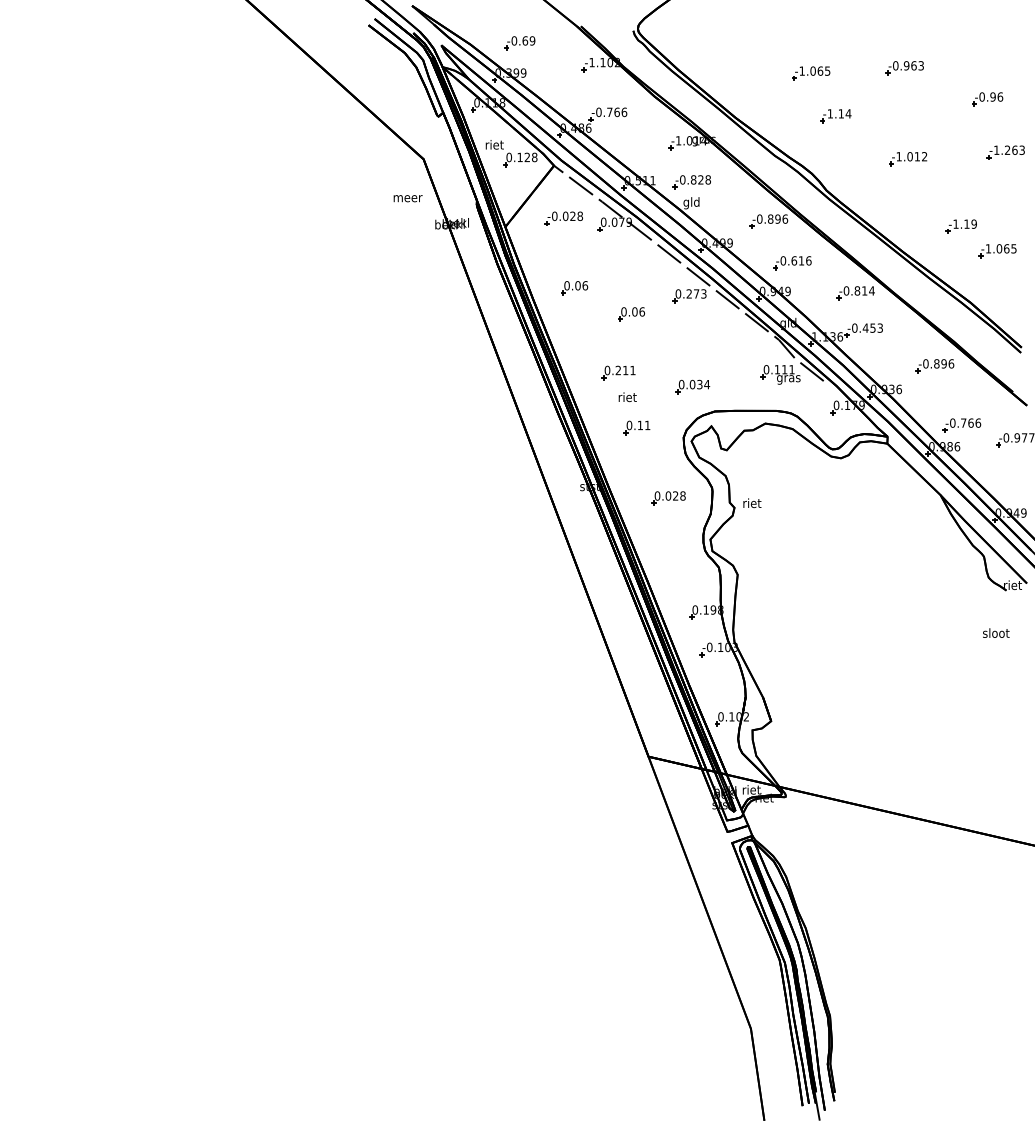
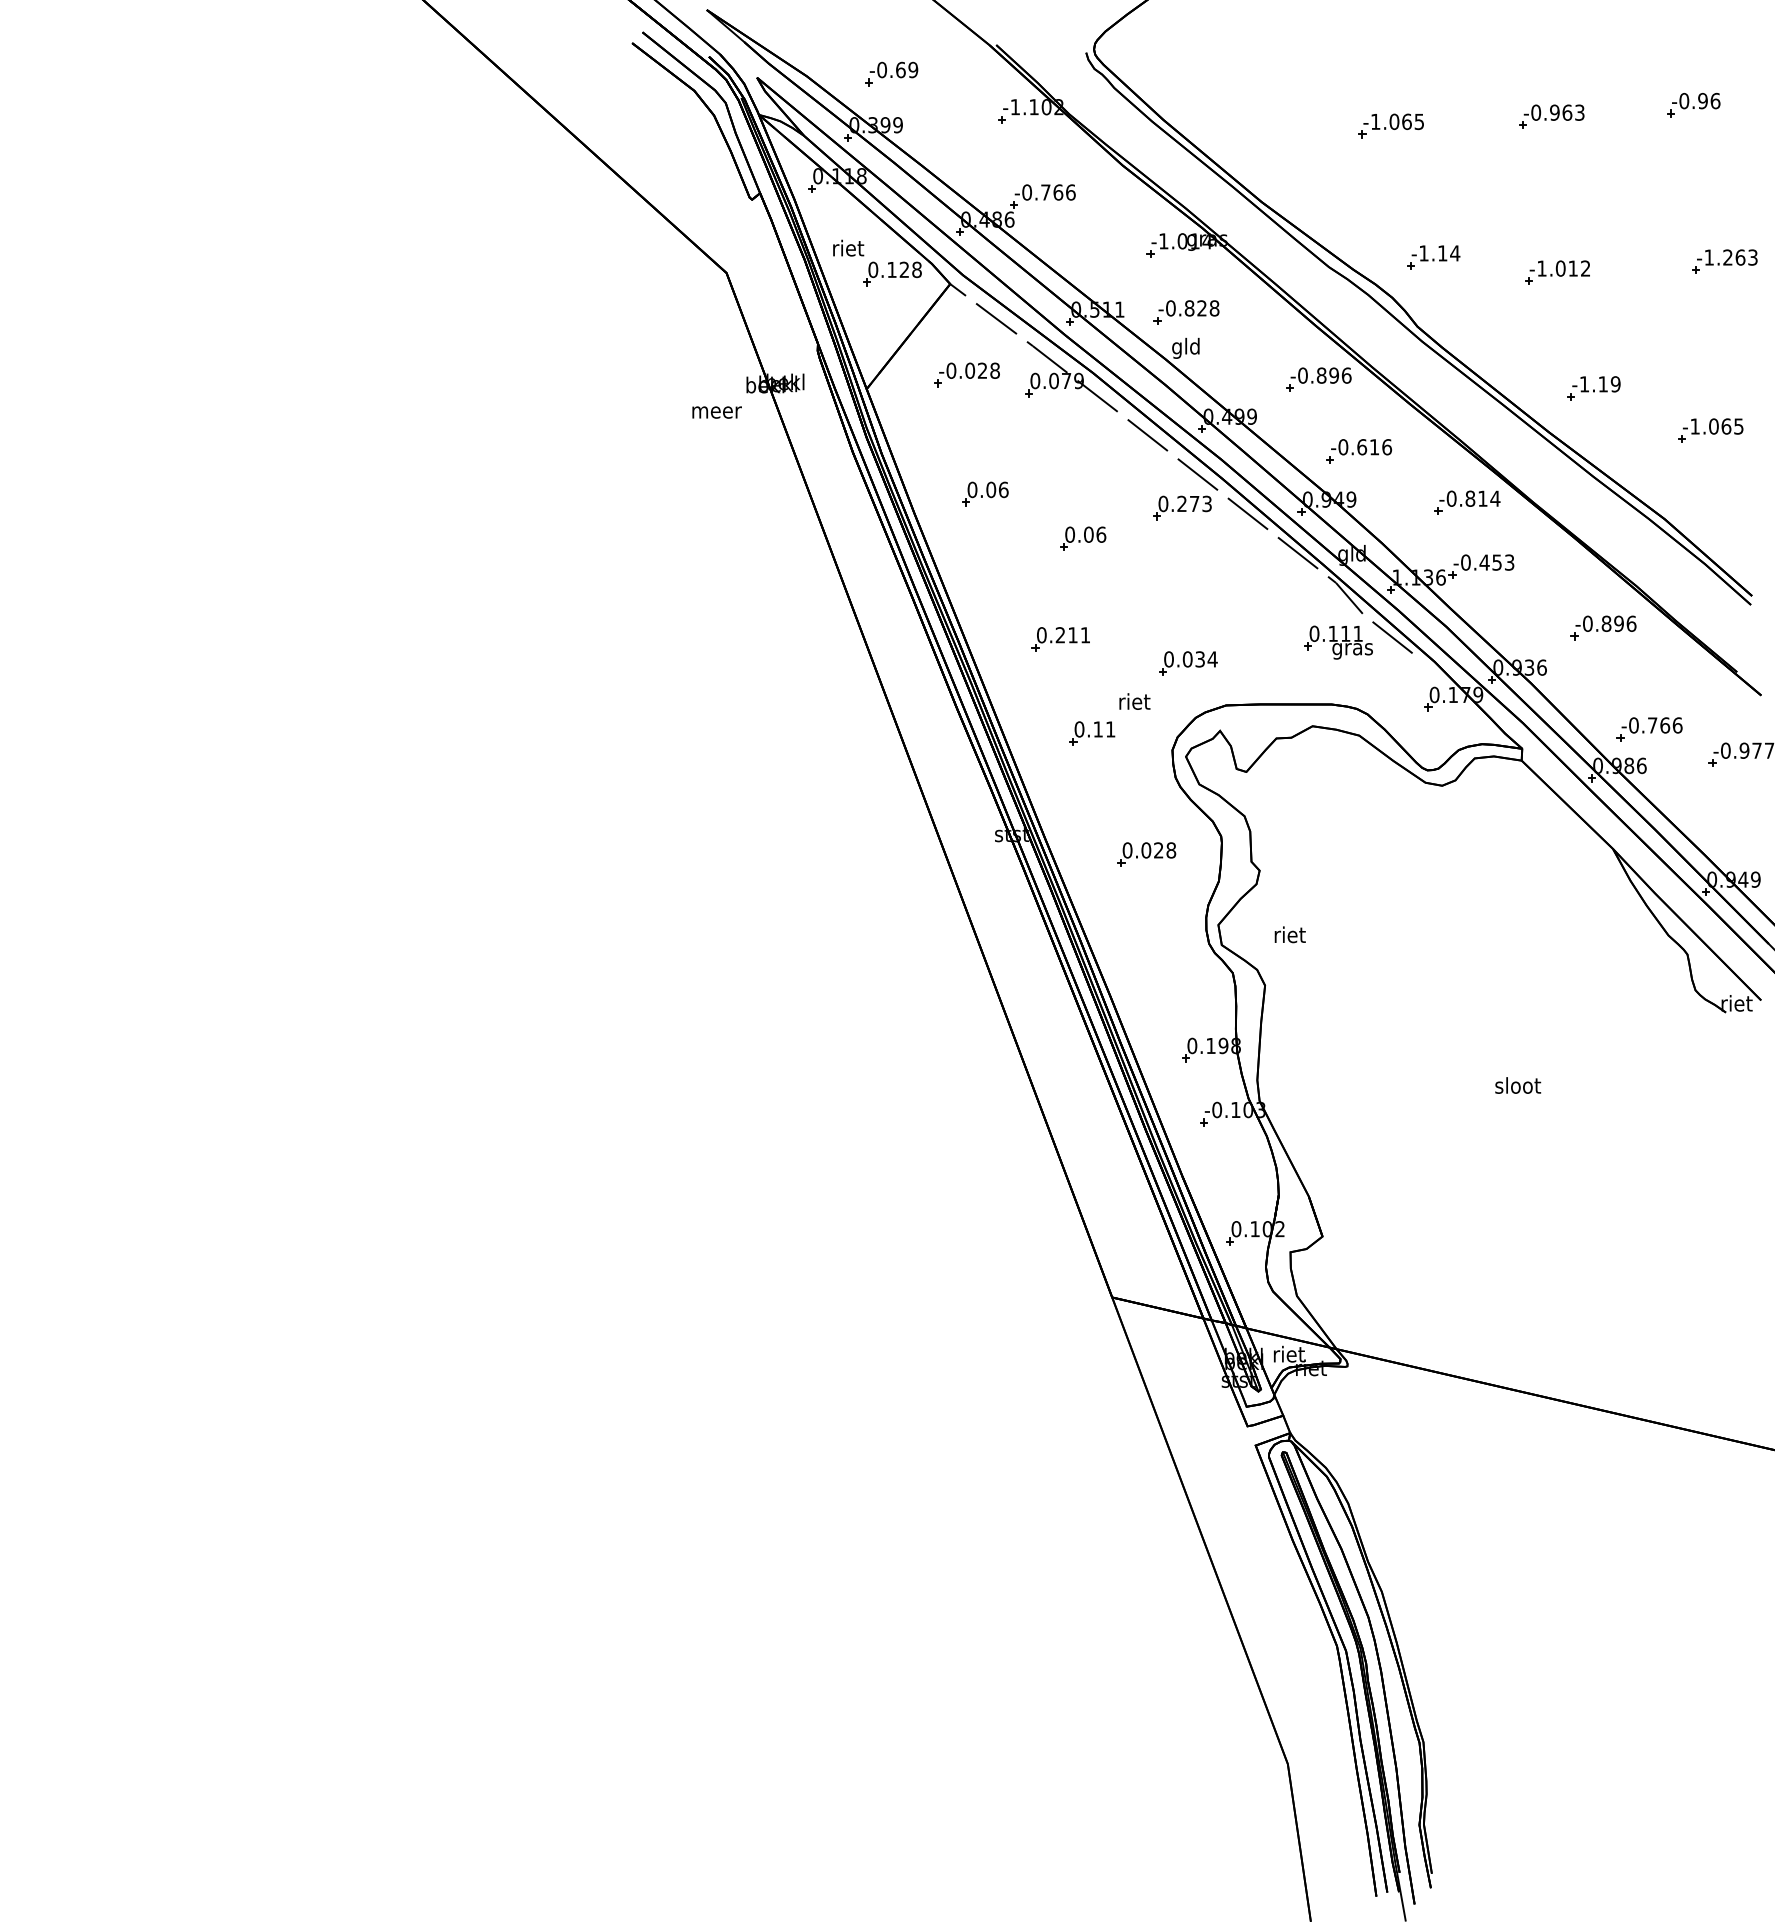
part: (987, 99) -> (1693, 105), moved
part: (835, 116) -> (1432, 257), moved
text: (407, 198) -> (716, 412), moved
part: (960, 226) -> (1592, 388), moved
text: (627, 397) -> (1134, 702), moved
text: (752, 503) -> (1290, 935), moved
text: (996, 632) -> (1518, 1084), moved

